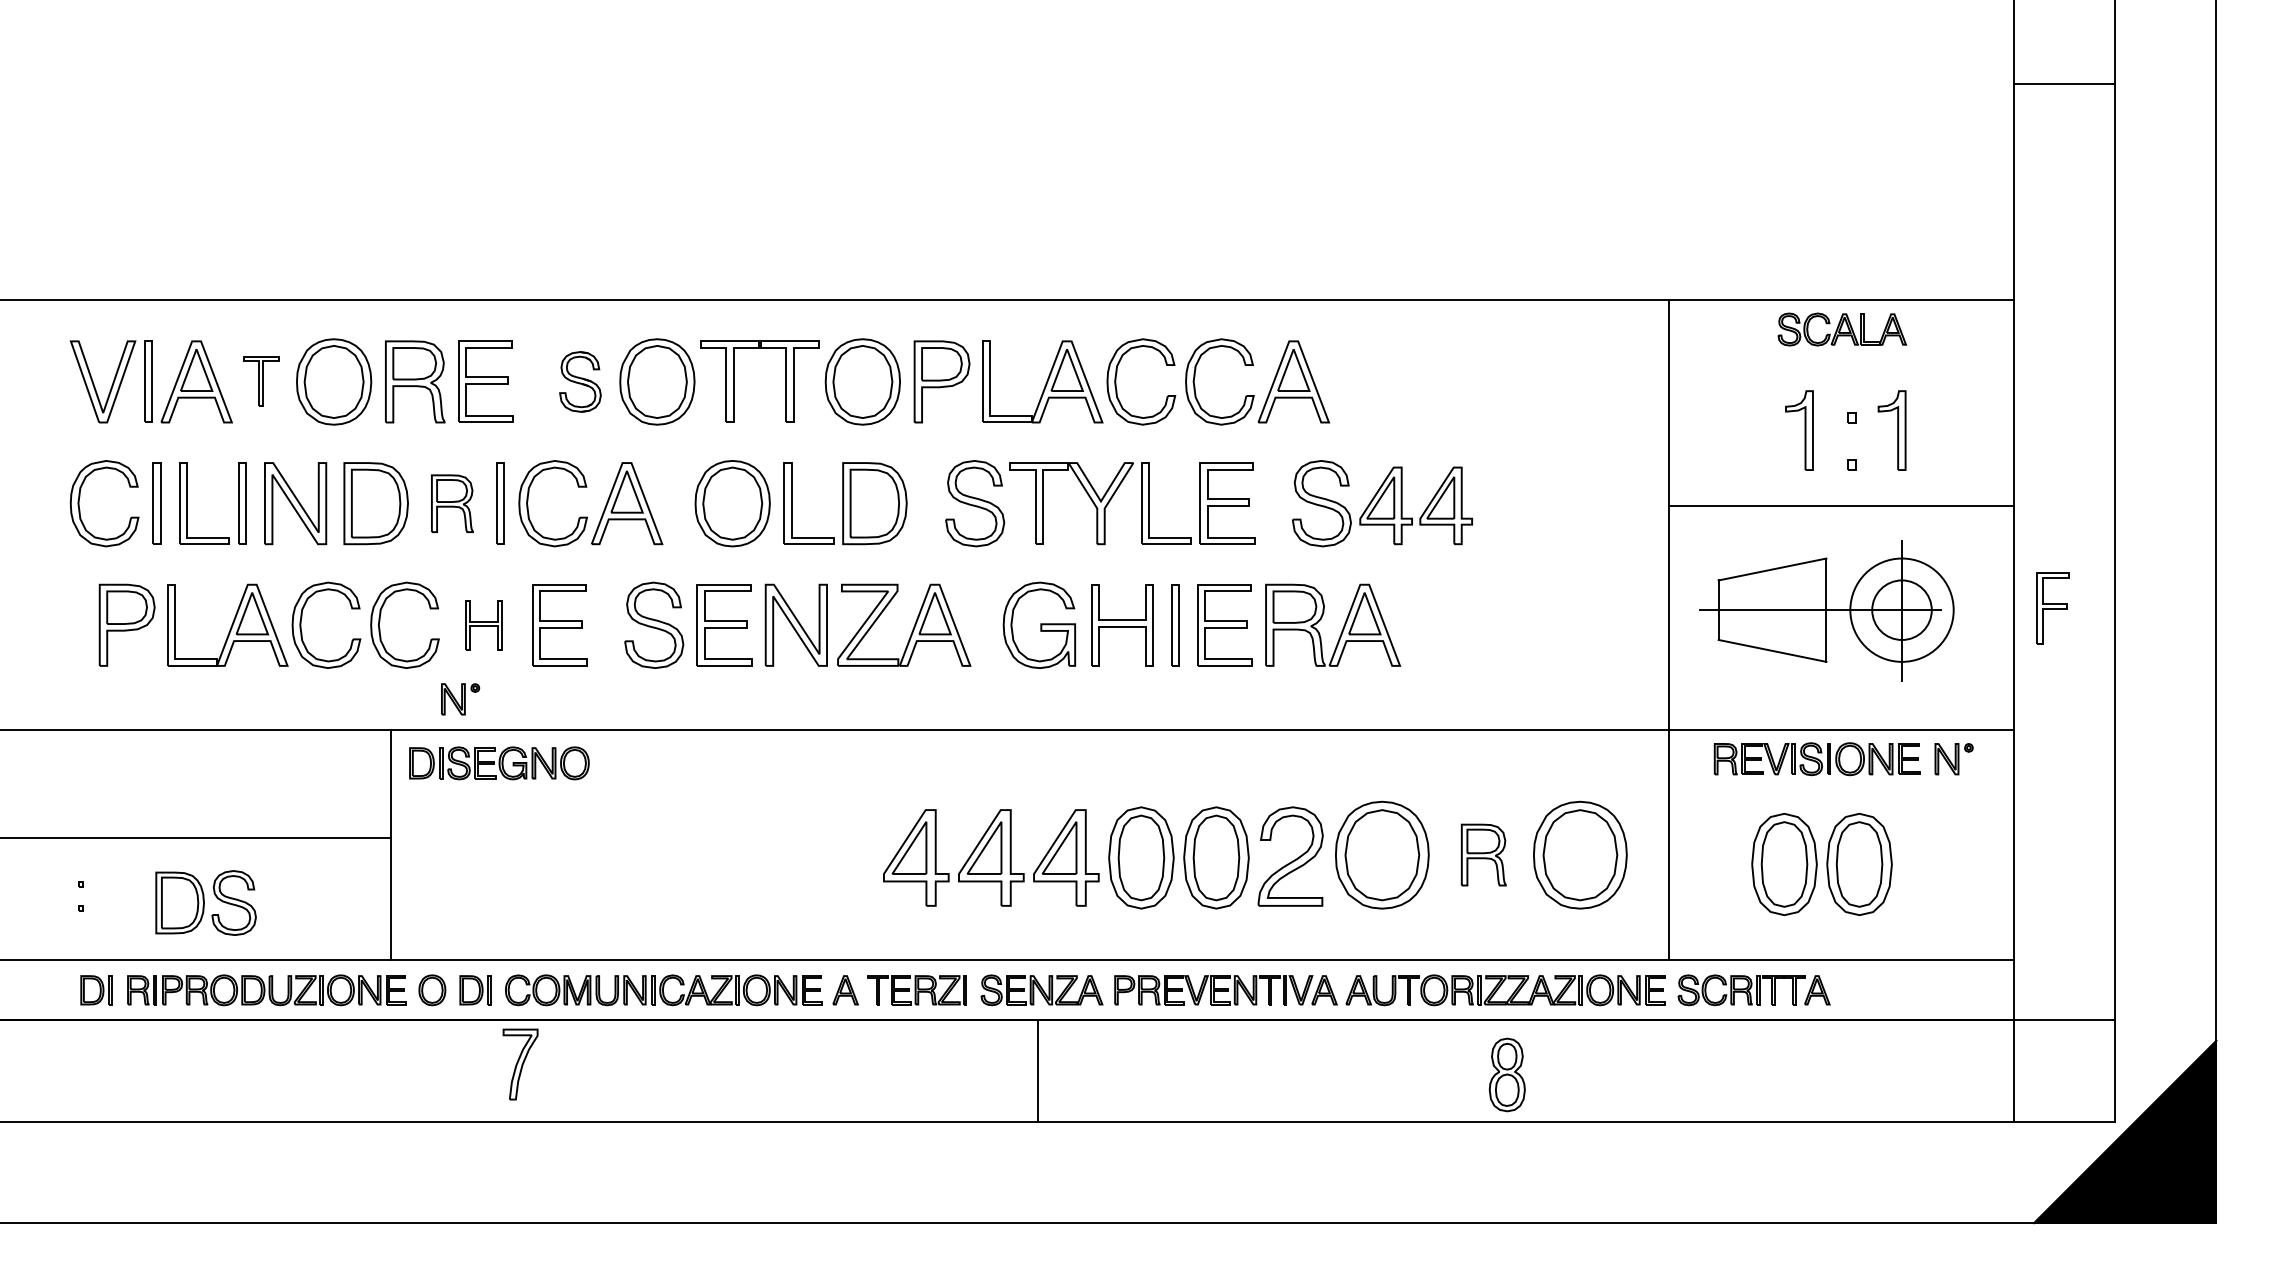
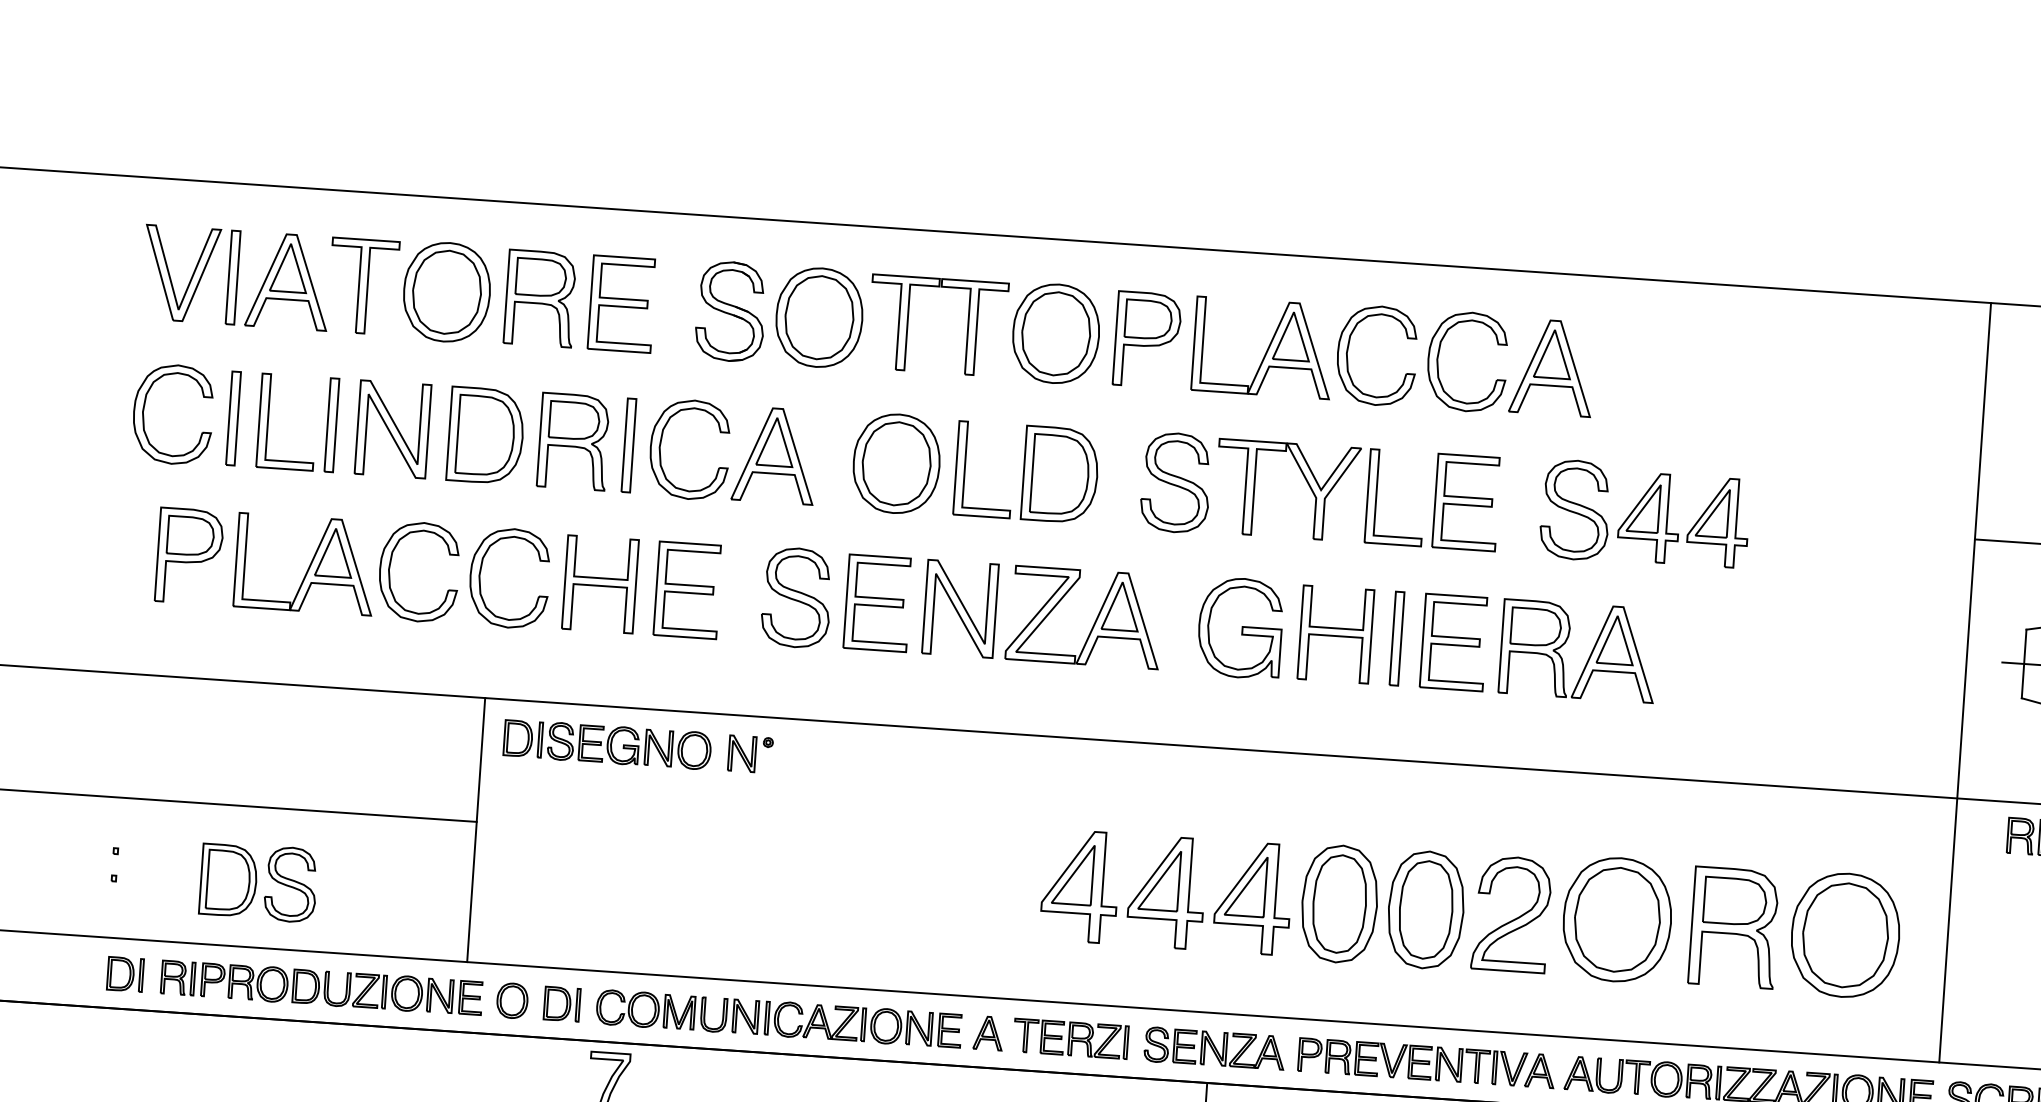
part: (260, 381) -> (362, 285), size x1.67
part: (580, 381) -> (730, 311), size x1.43
part: (452, 503) -> (573, 441), size x1.43
part: (483, 625) -> (599, 584), size x1.67
part: (460, 699) -> (750, 754), moved
part: (1483, 854) -> (1734, 926), size x1.67

